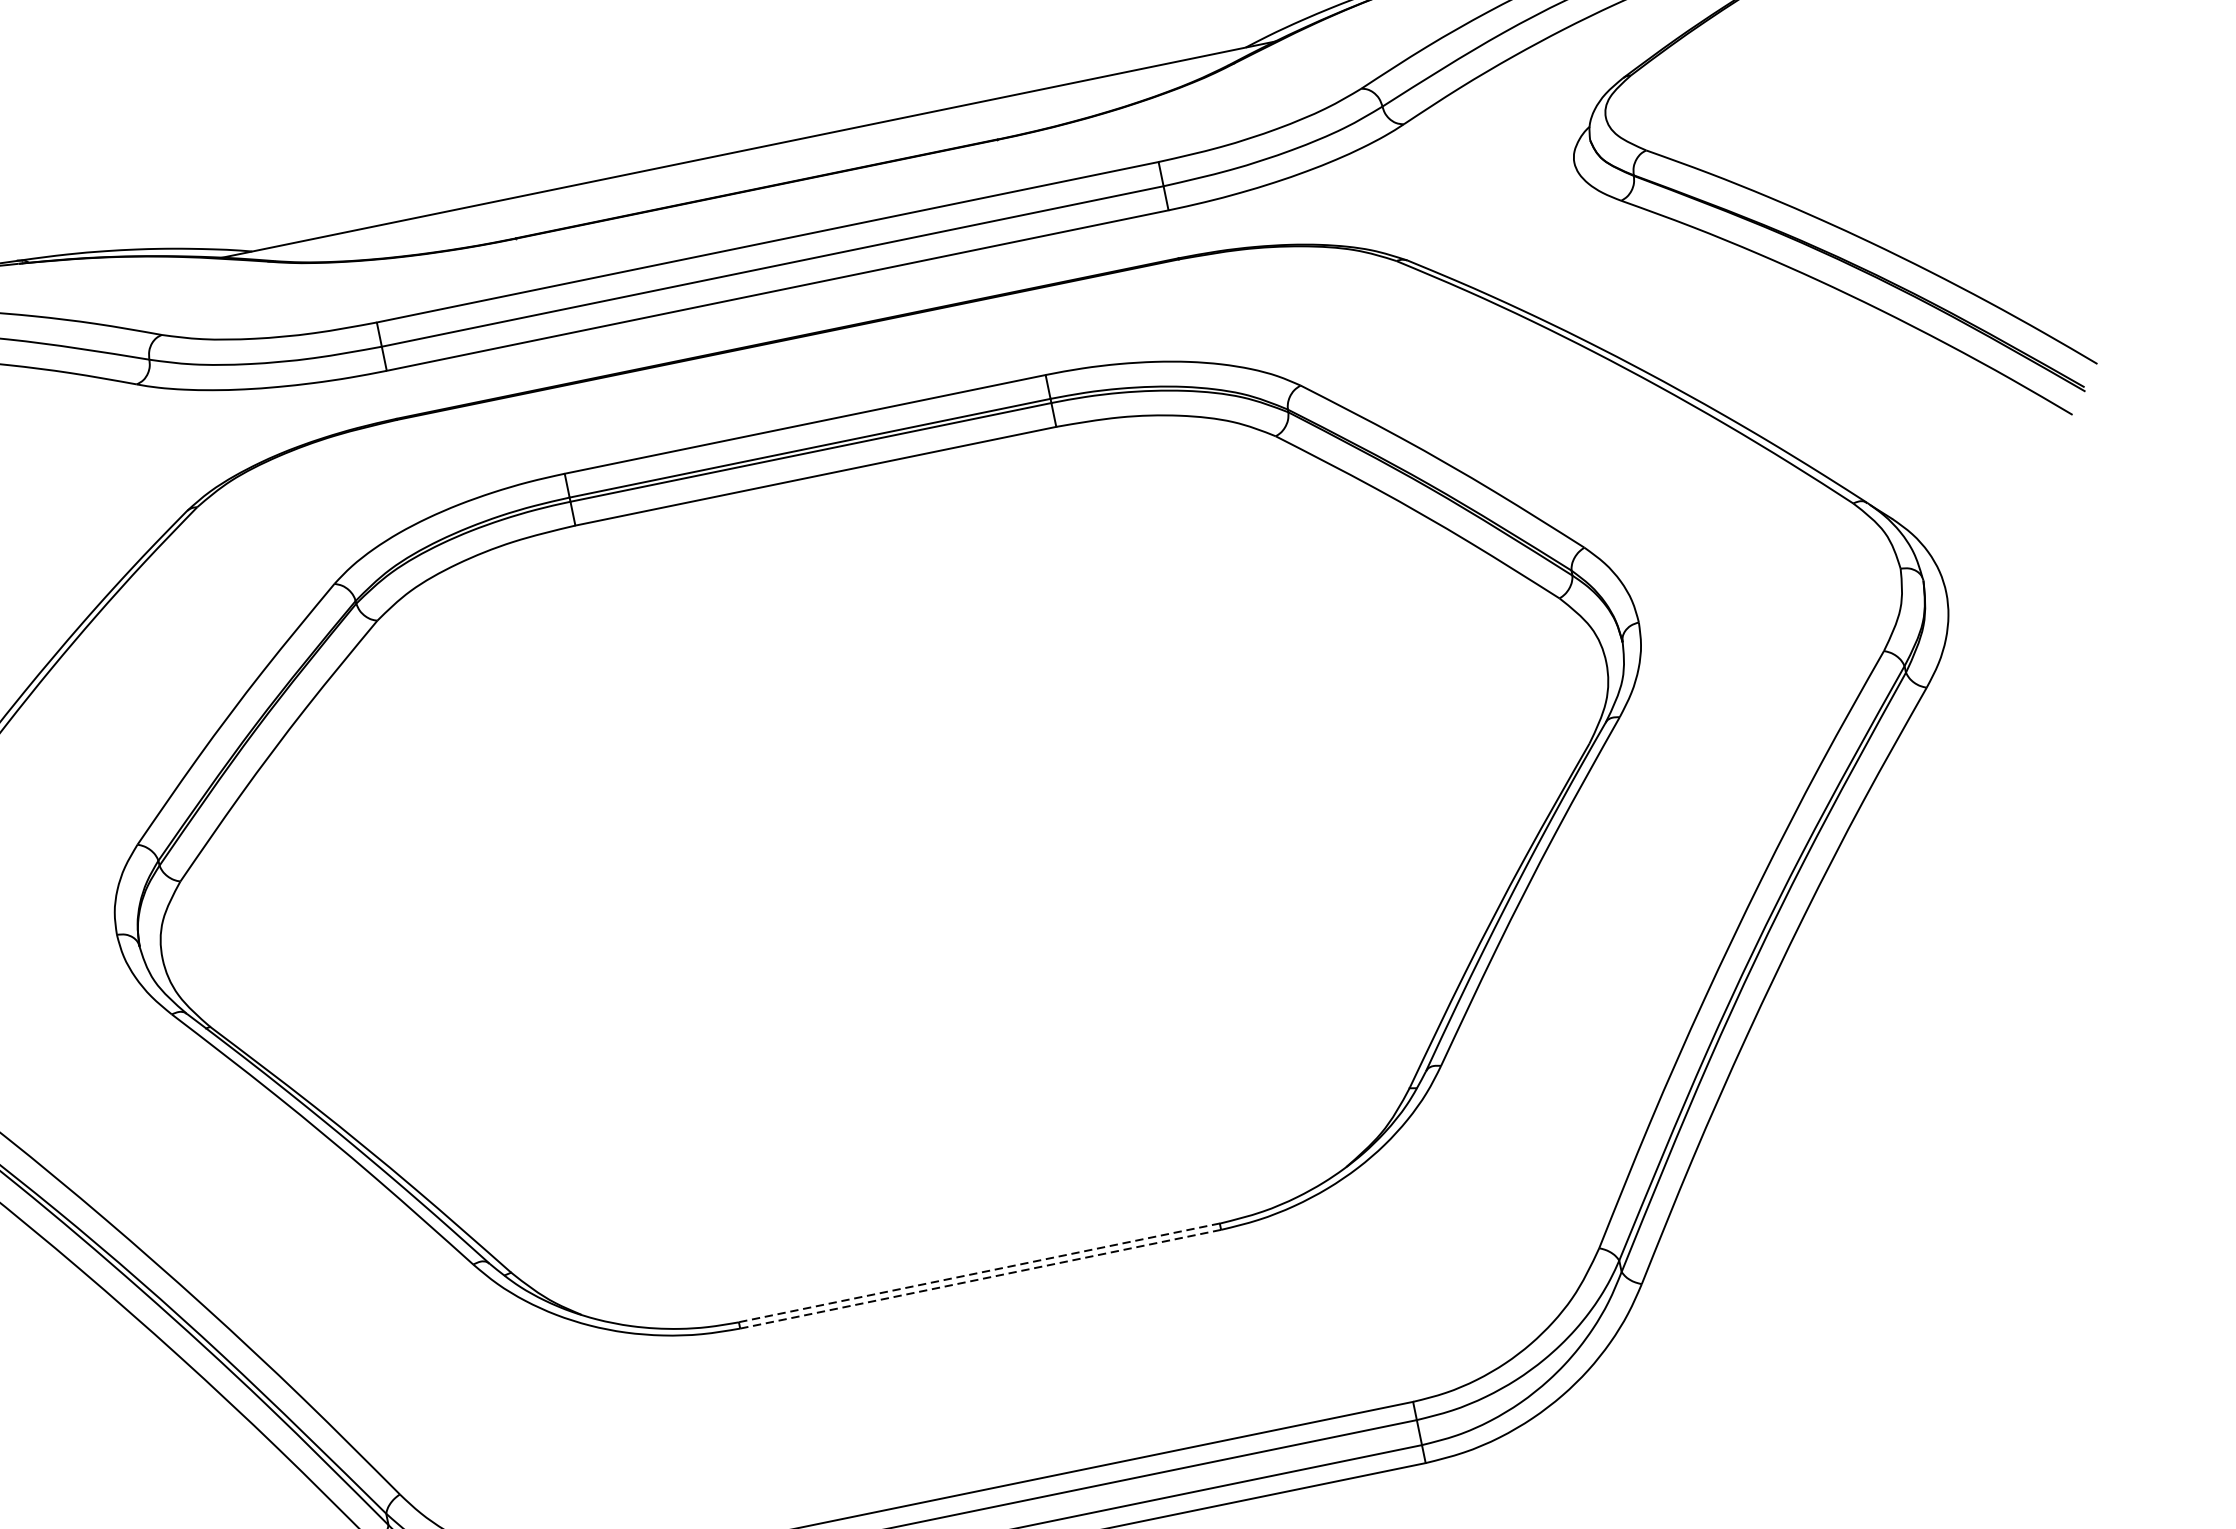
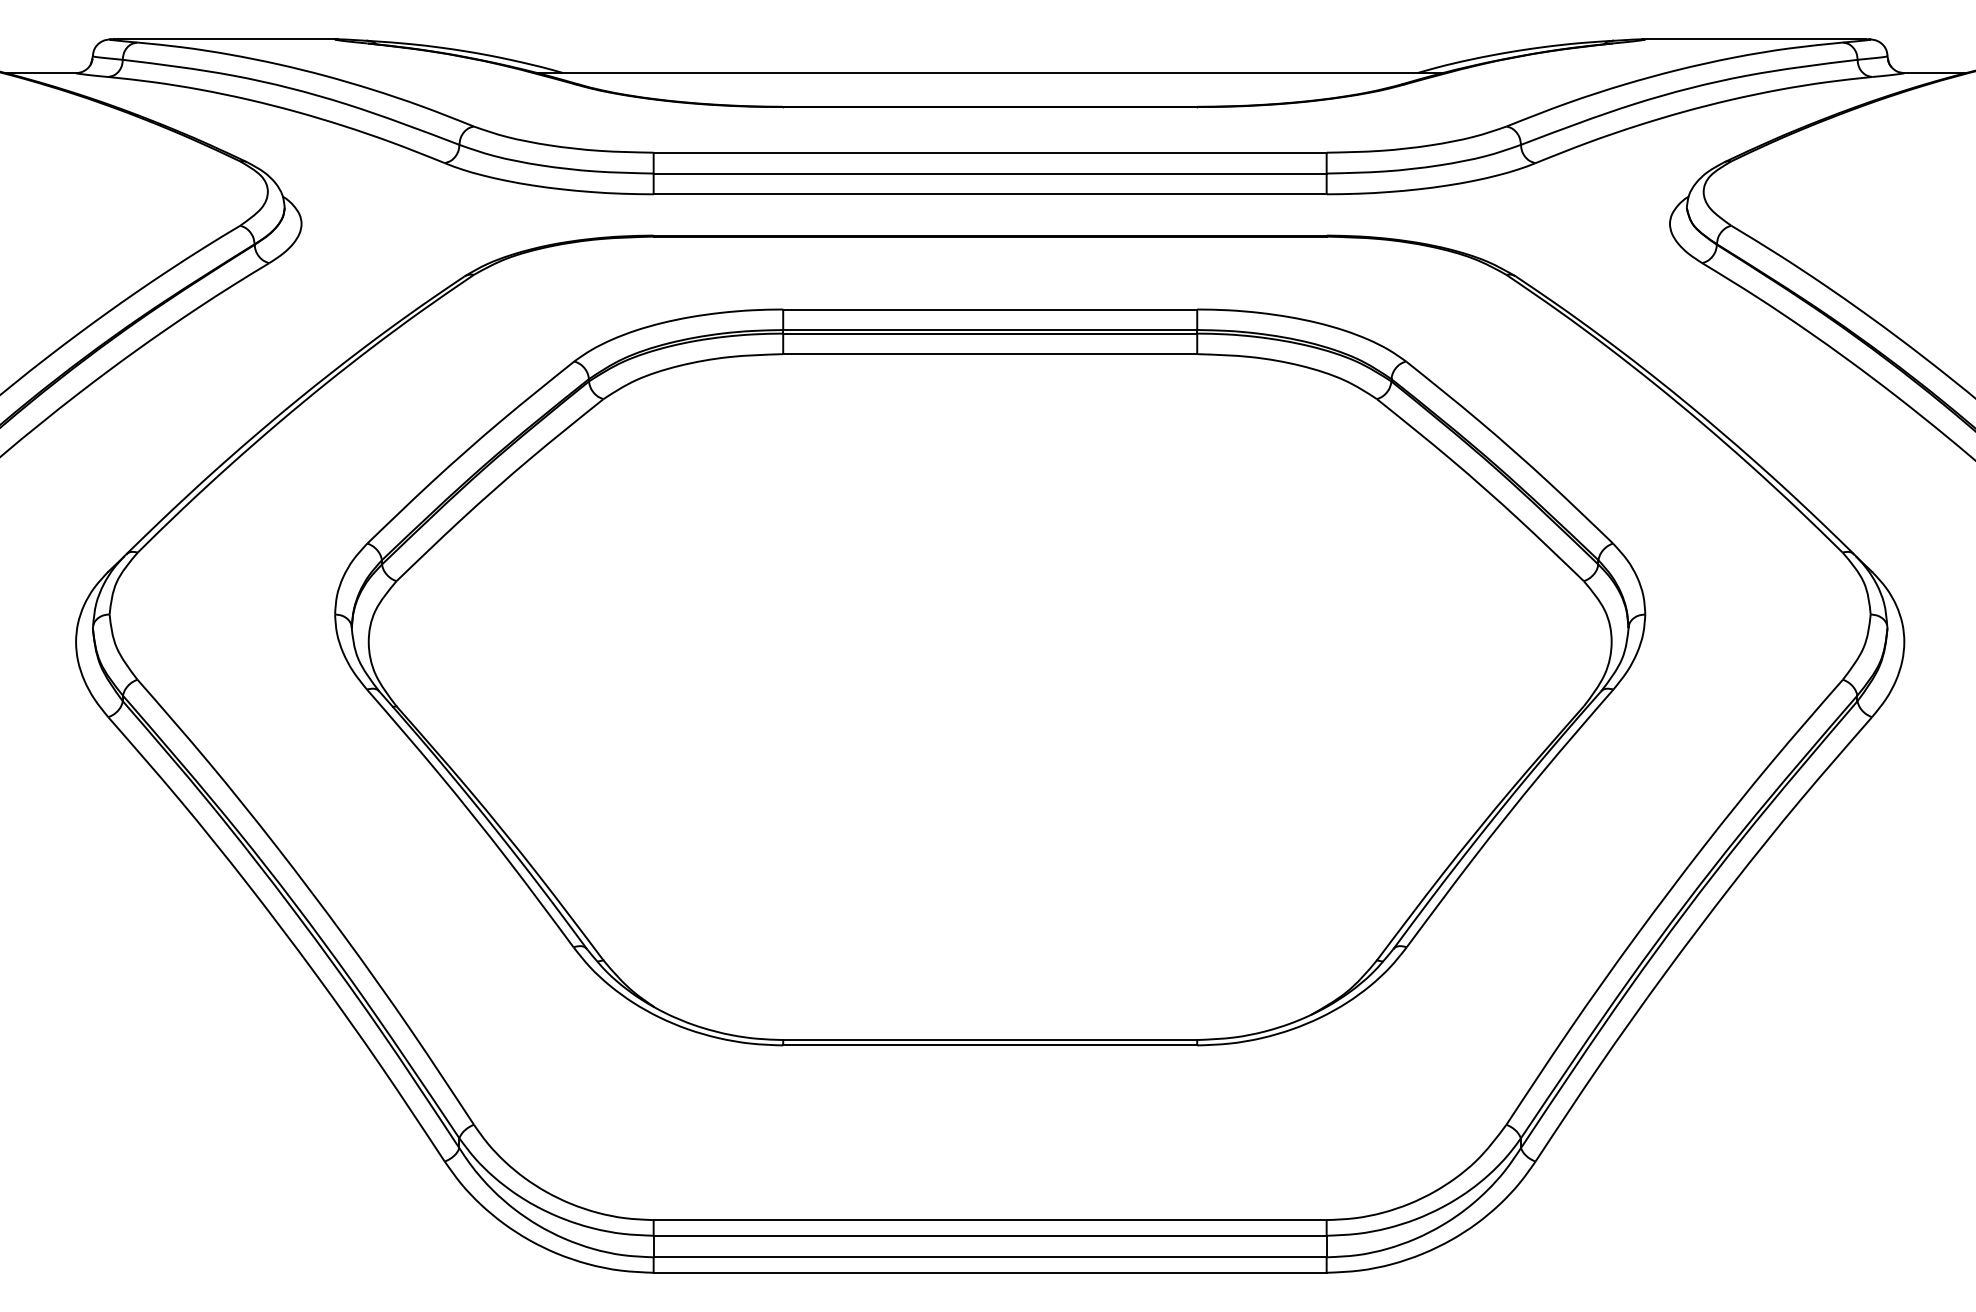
line: (978, 1272) -> (989, 1039), dashed -> solid
line: (979, 1279) -> (989, 1045), dashed -> solid

